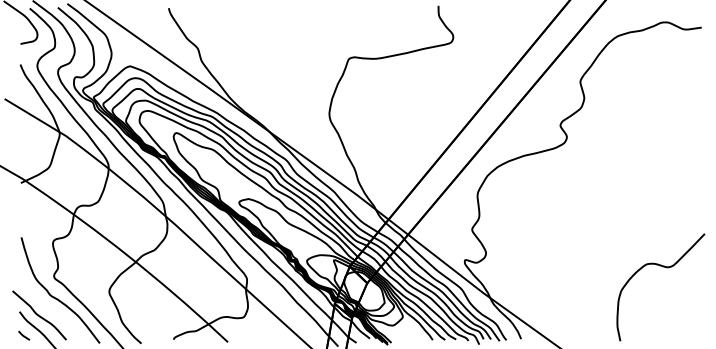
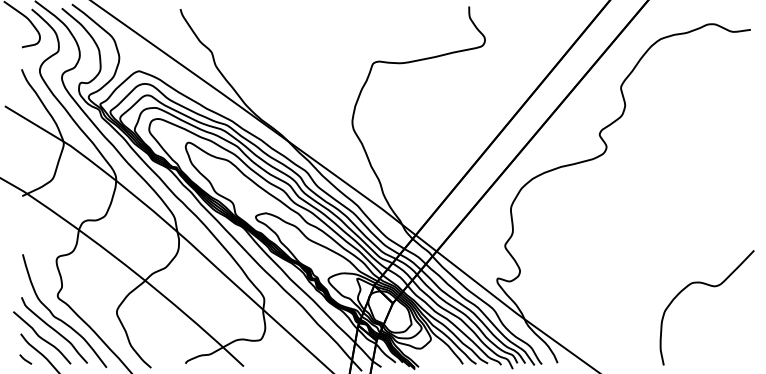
curve: (50, 308) -> (53, 330), added

